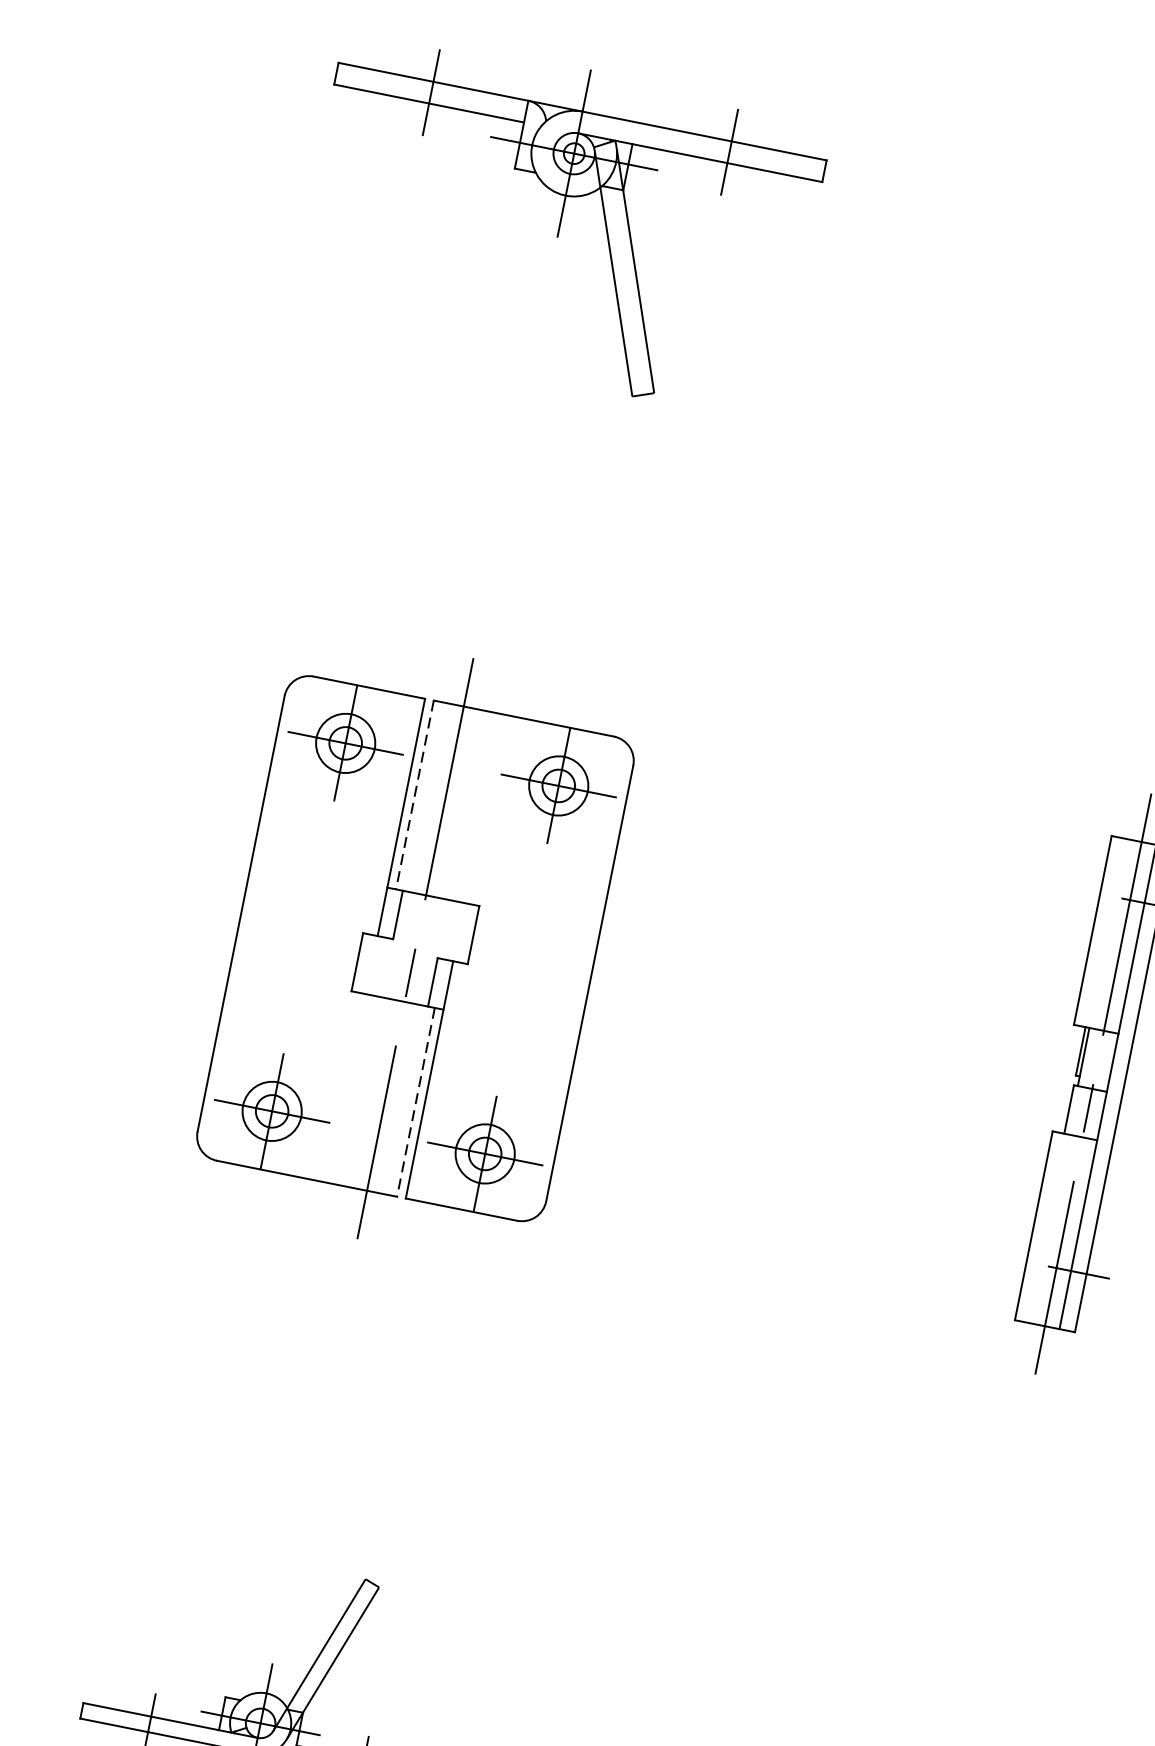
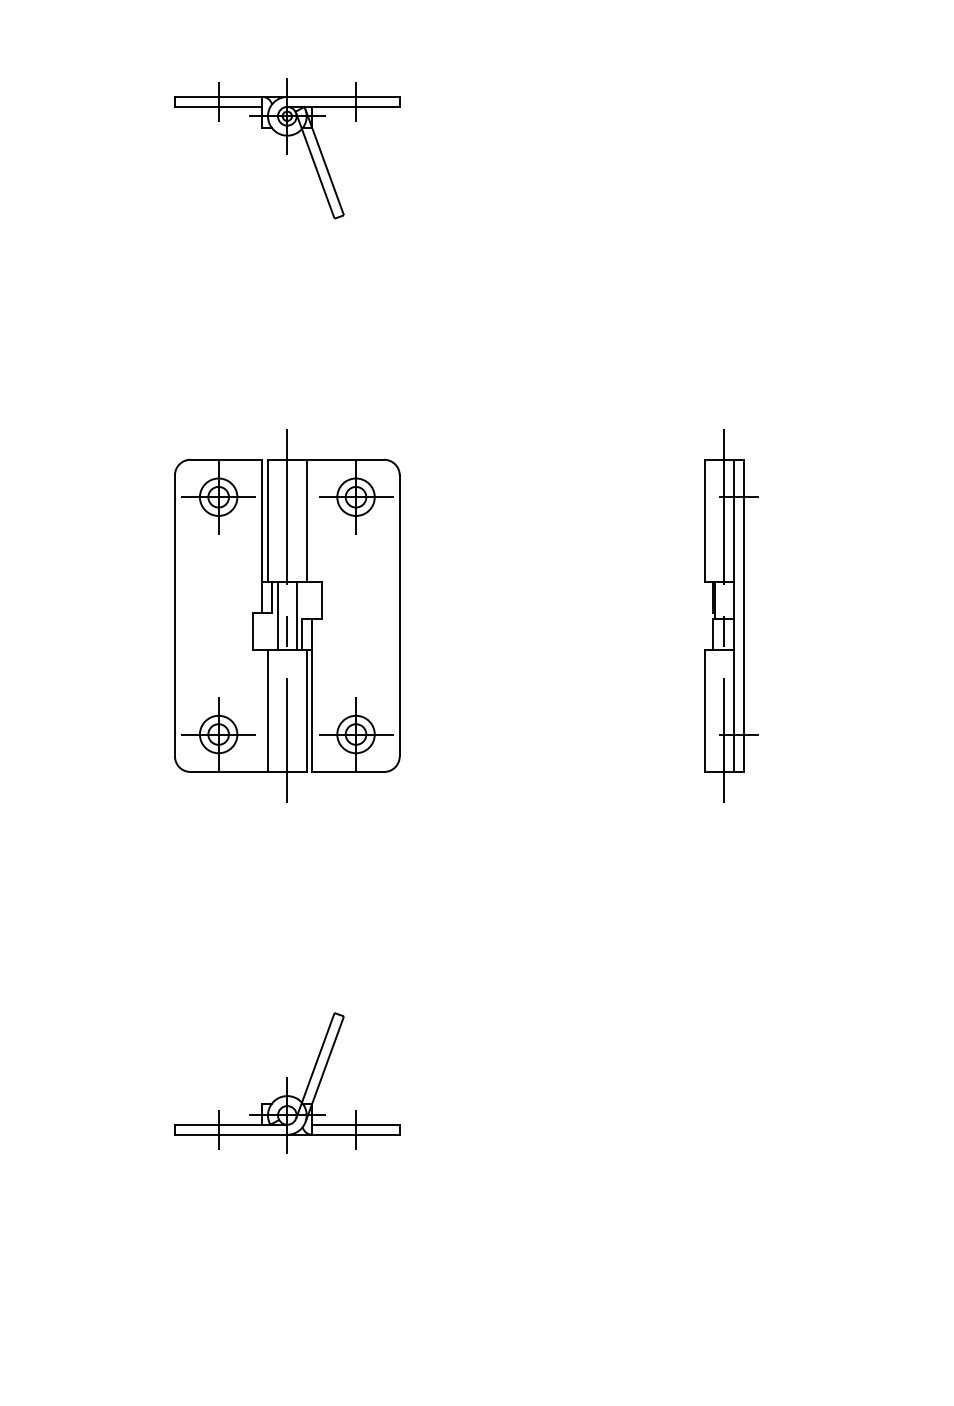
part: (560, 223) -> (287, 148), size x0.71
line: (415, 794) -> (268, 520), dashed -> solid
line: (474, 806) -> (306, 520), added
line: (400, 945) -> (277, 615), added
line: (429, 950) -> (296, 615), added
line: (356, 1091) -> (268, 711), added
line: (415, 1102) -> (306, 711), dashed -> solid

